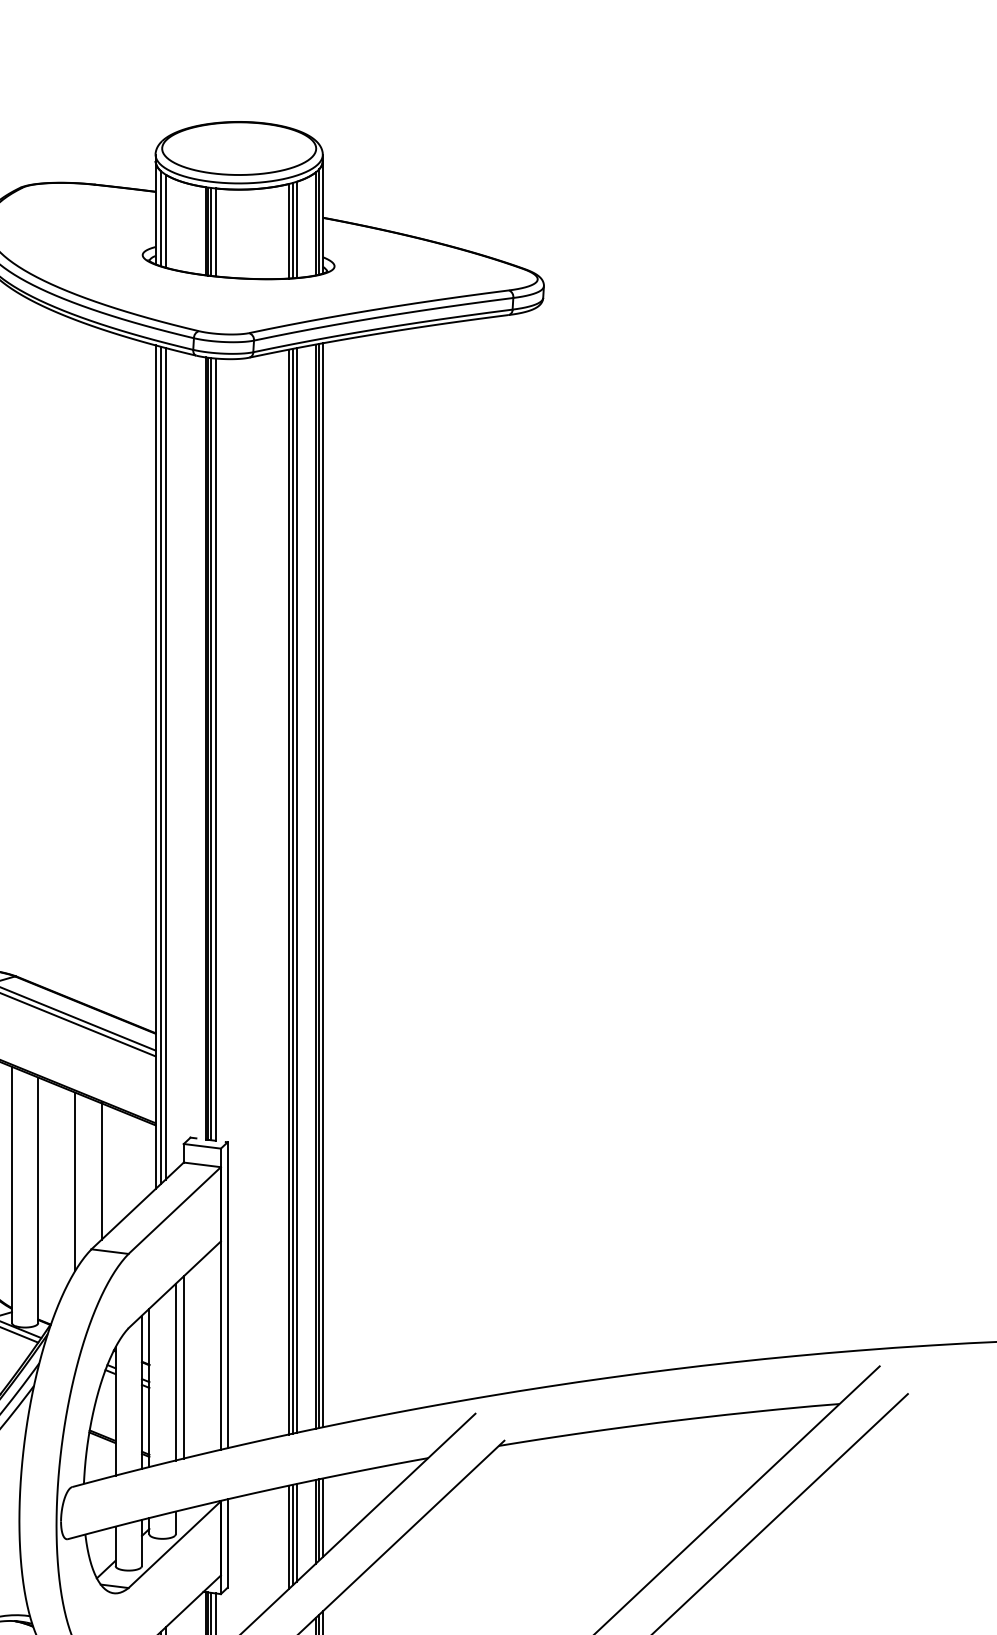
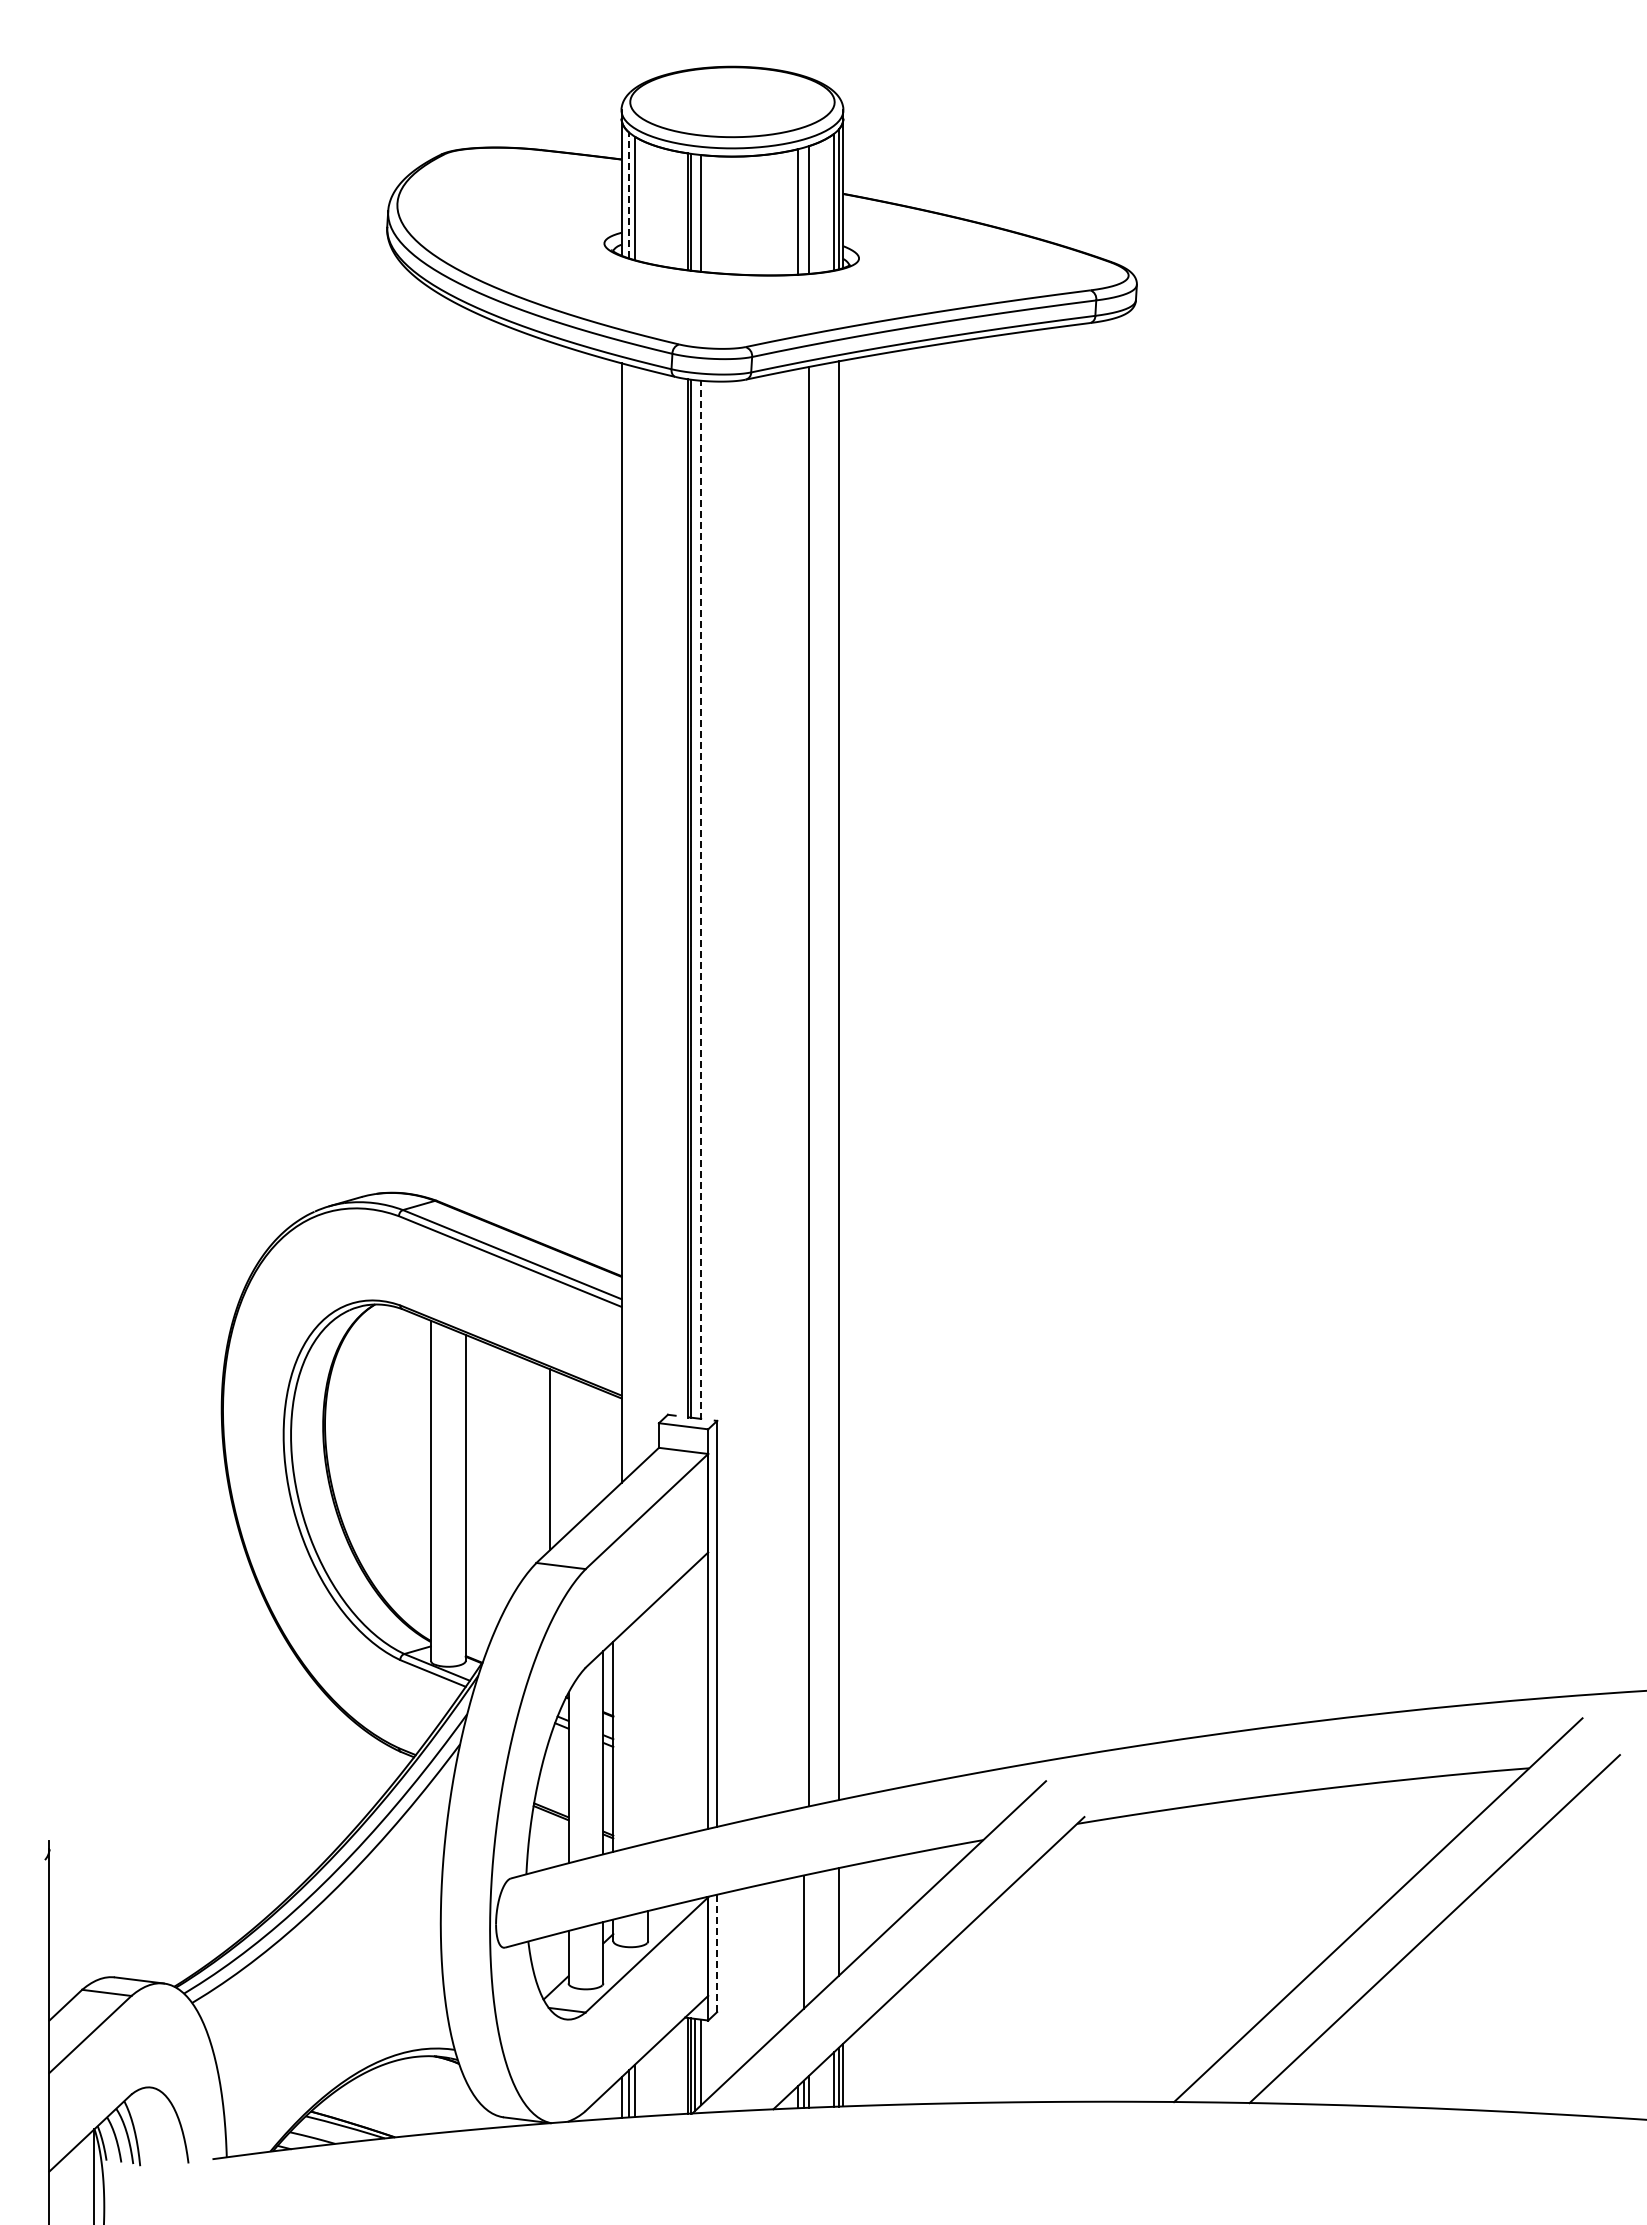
line: (161, 218) -> (629, 195), solid -> dashed
line: (292, 230) -> (803, 210), removed
line: (210, 231) -> (694, 212), removed
line: (210, 749) -> (694, 899), removed
line: (215, 749) -> (701, 899), solid -> dashed
line: (166, 763) -> (635, 918), removed
line: (161, 765) -> (629, 920), removed
line: (322, 885) -> (843, 1079), removed
line: (316, 886) -> (834, 1081), removed
line: (288, 891) -> (798, 1088), removed
line: (292, 891) -> (803, 1087), removed
line: (75, 1181) -> (515, 1473), removed
line: (183, 1367) -> (658, 1719), removed
line: (175, 1371) -> (648, 1725), removed
line: (322, 1517) -> (843, 1919), removed
line: (316, 1521) -> (834, 1924), removed
line: (297, 1532) -> (809, 1938), removed
line: (288, 1536) -> (798, 1944), removed
line: (227, 1543) -> (717, 1953), solid -> dashed

